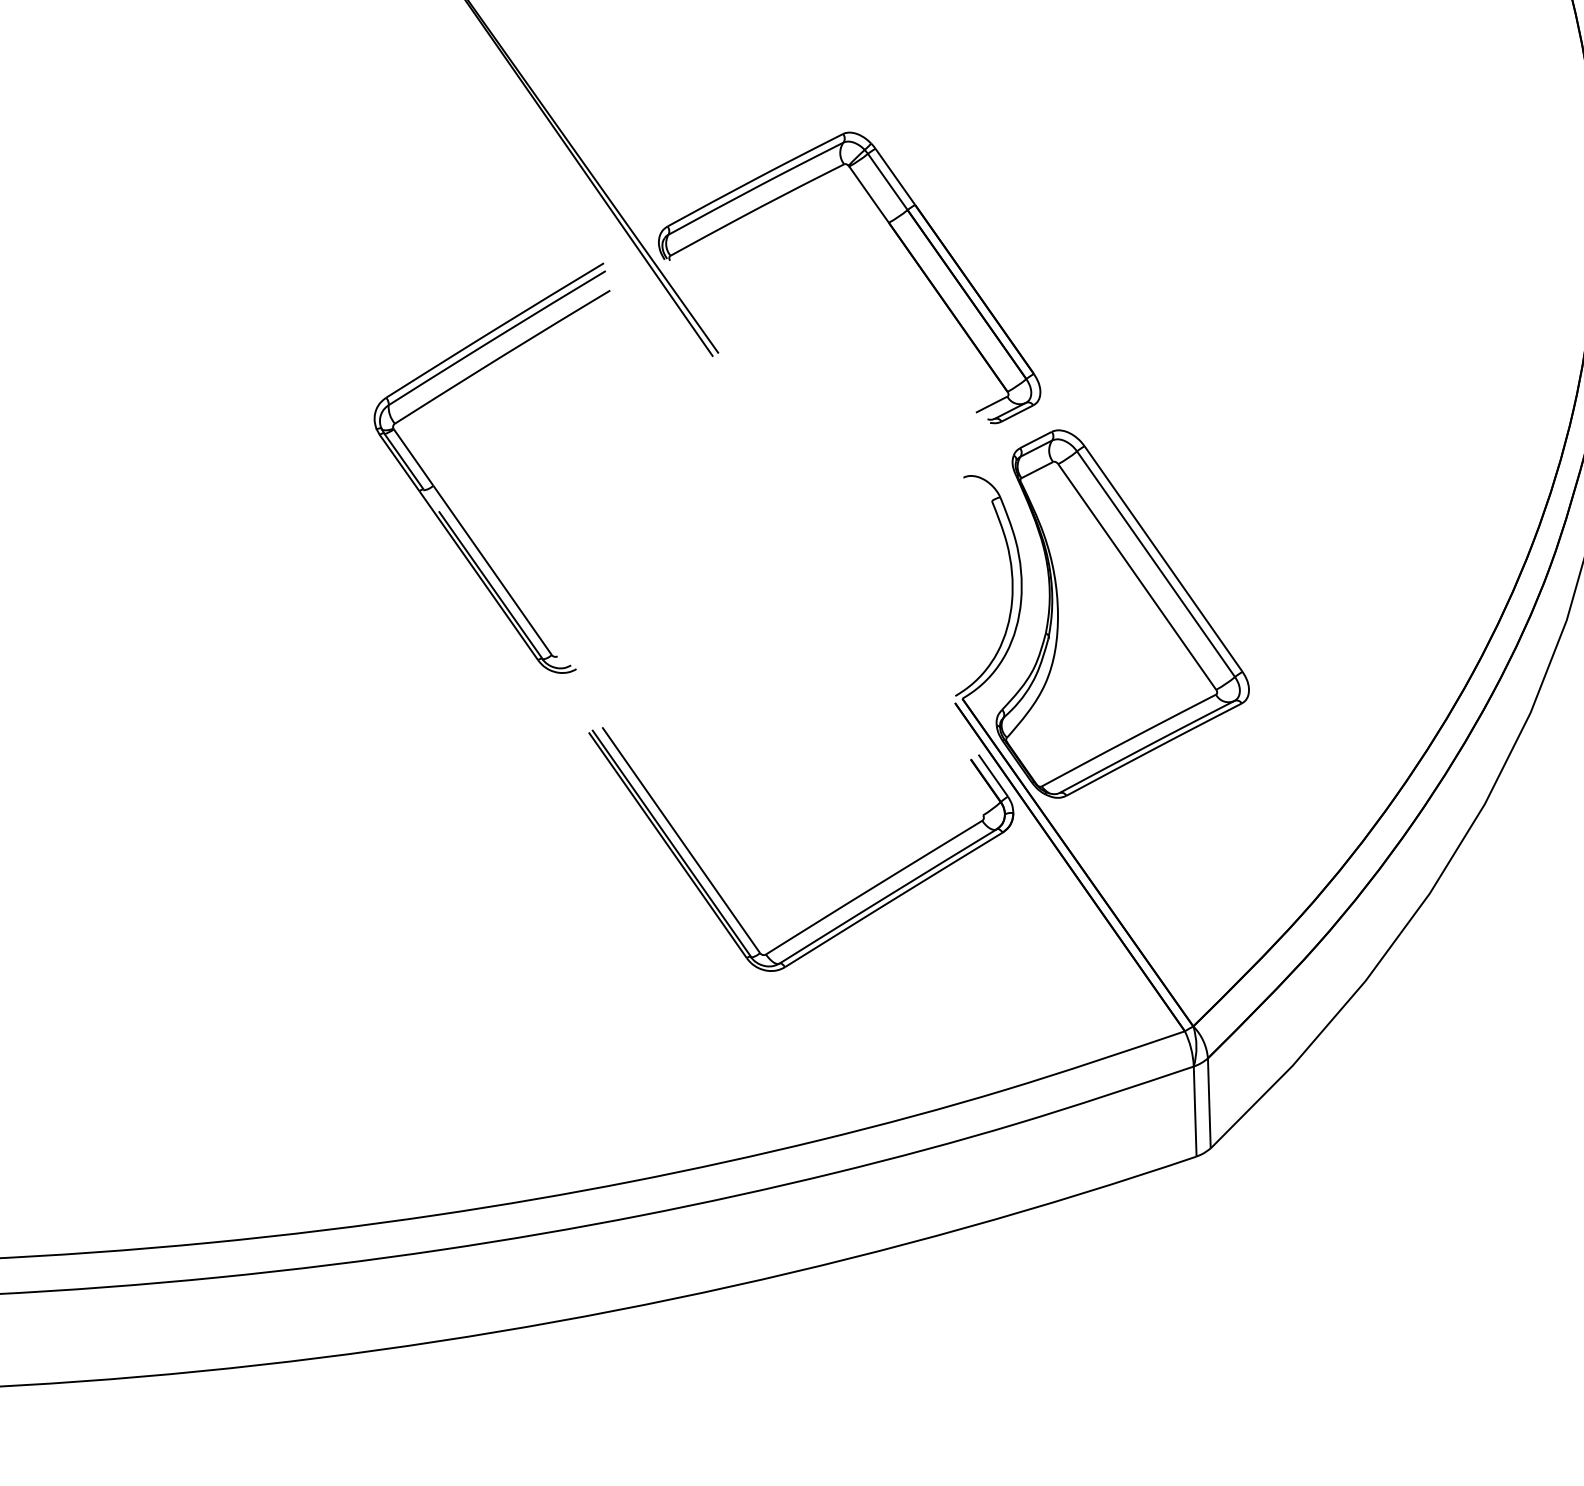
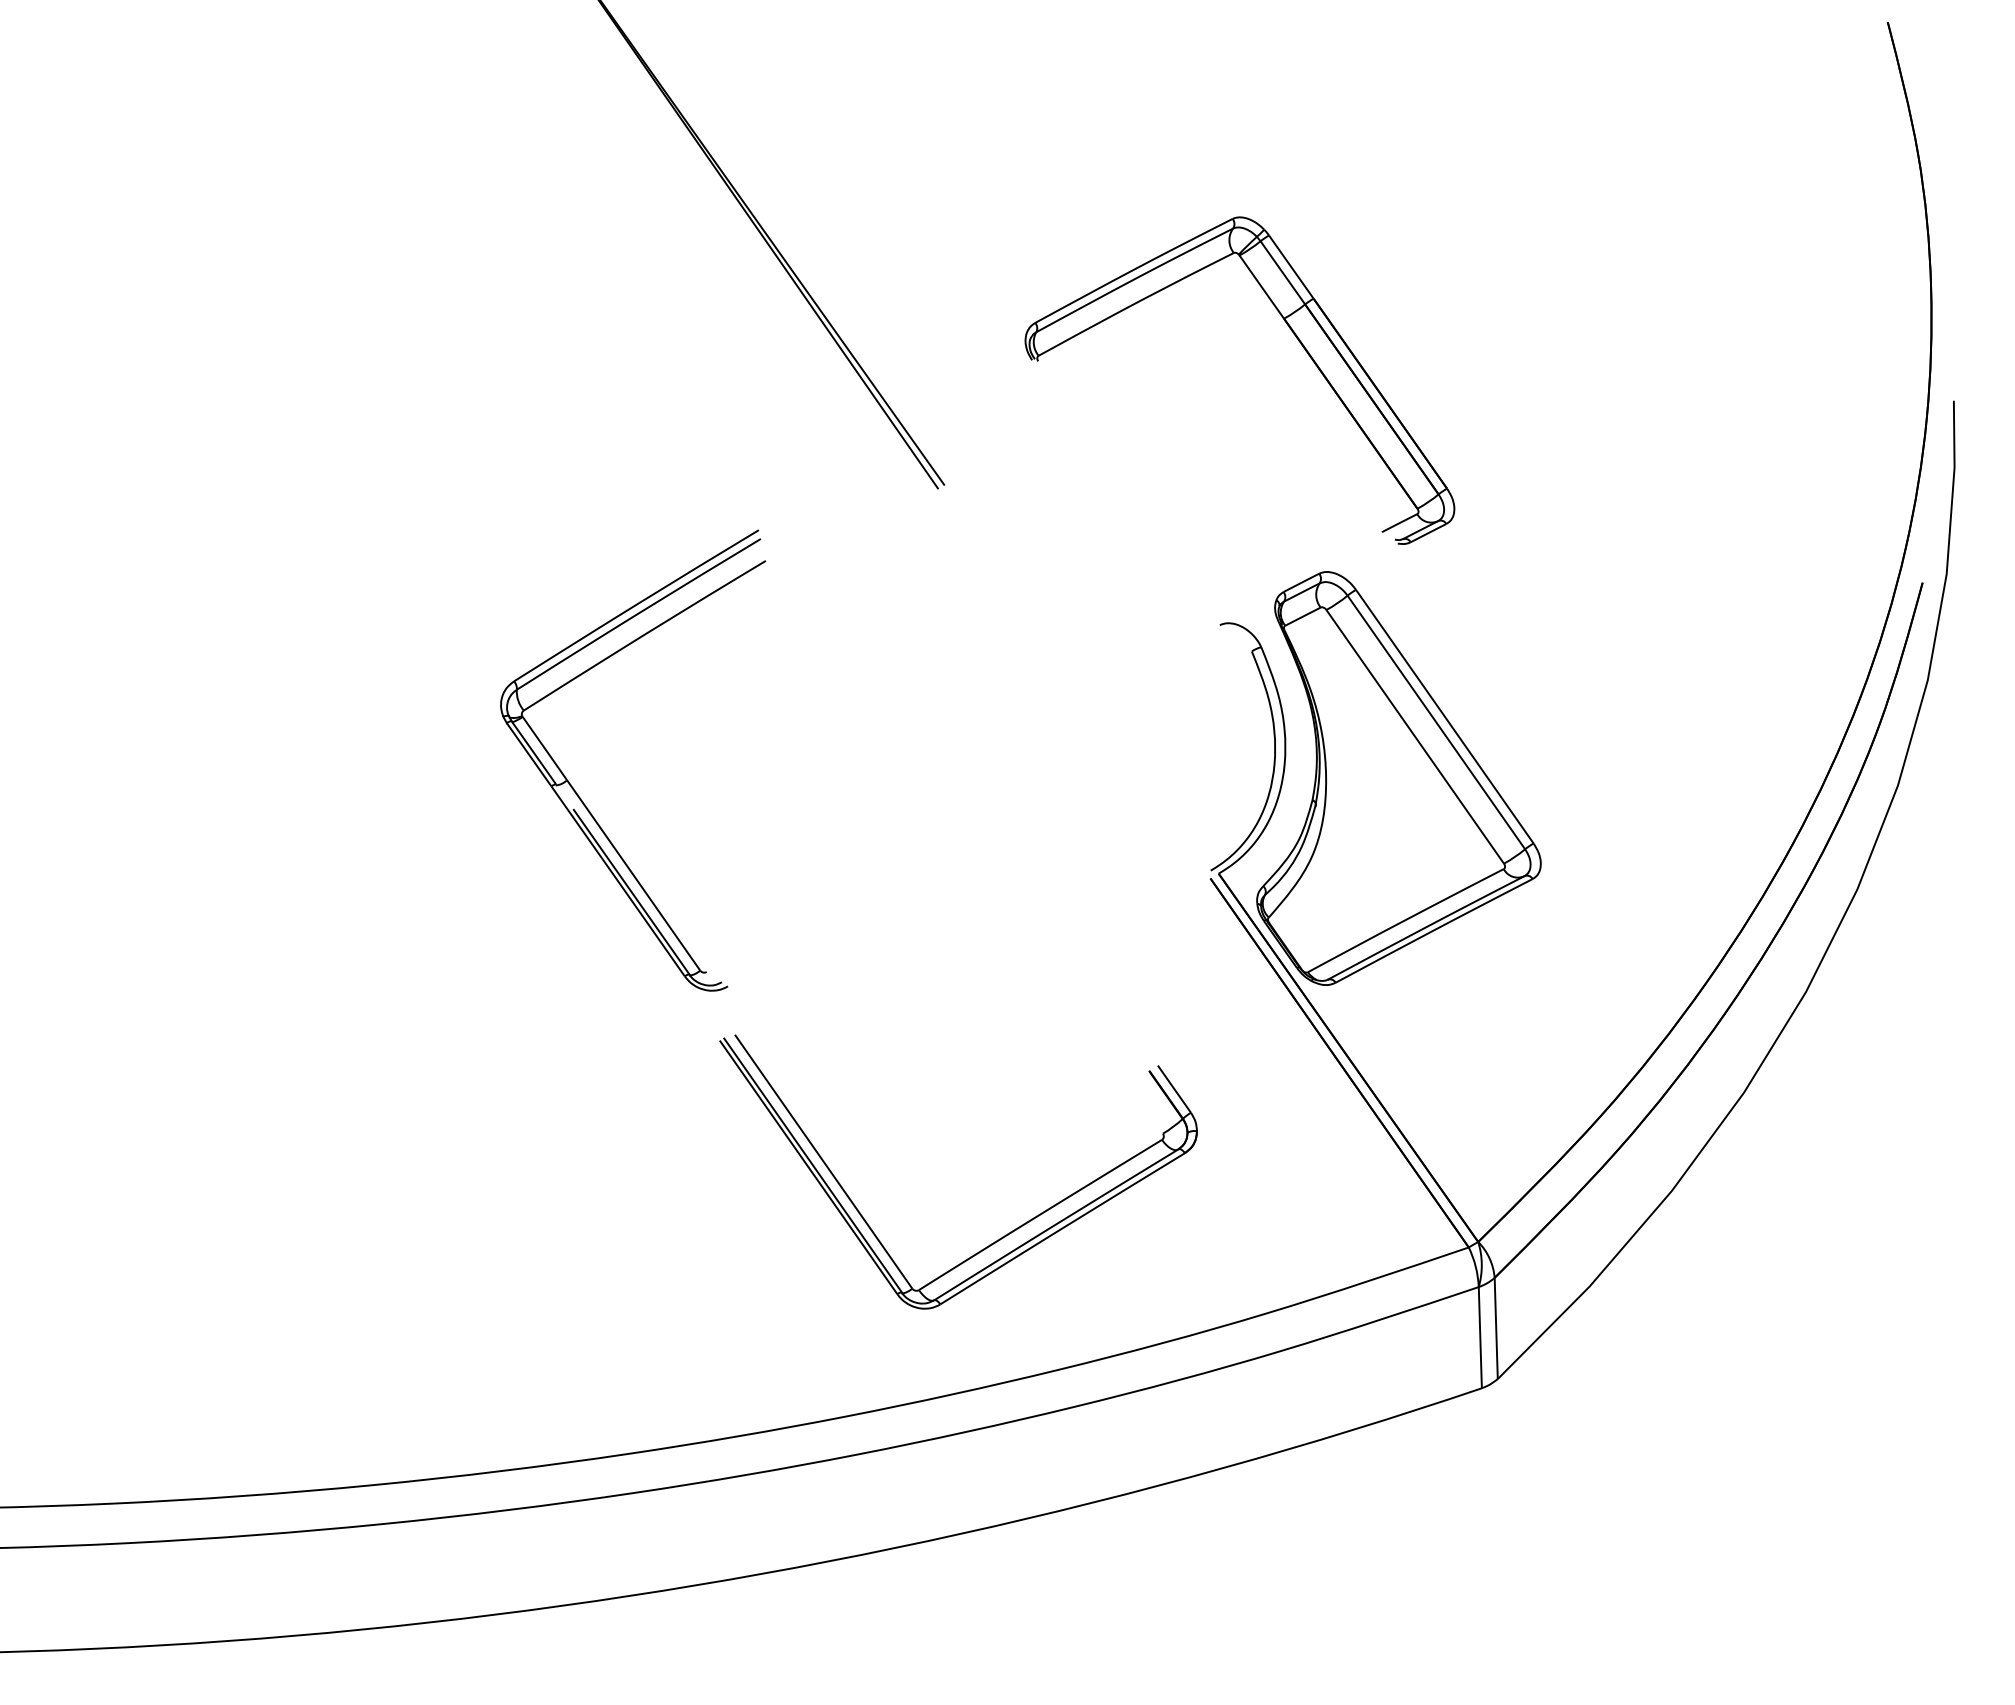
part: (901, 243) -> (1298, 341), moved
part: (446, 501) -> (581, 798), moved
part: (835, 909) -> (997, 1239), moved

